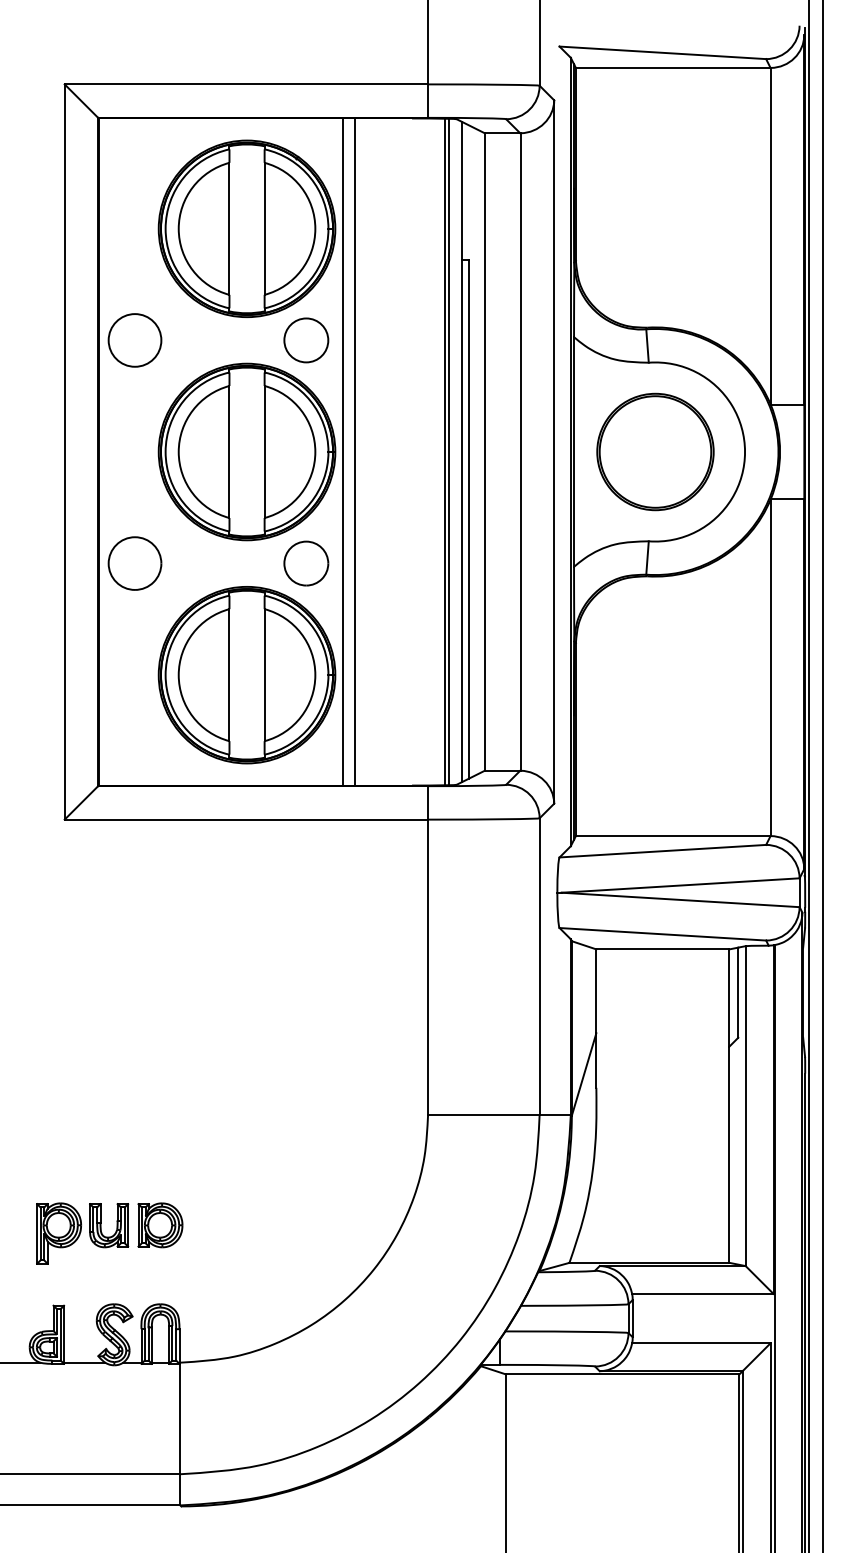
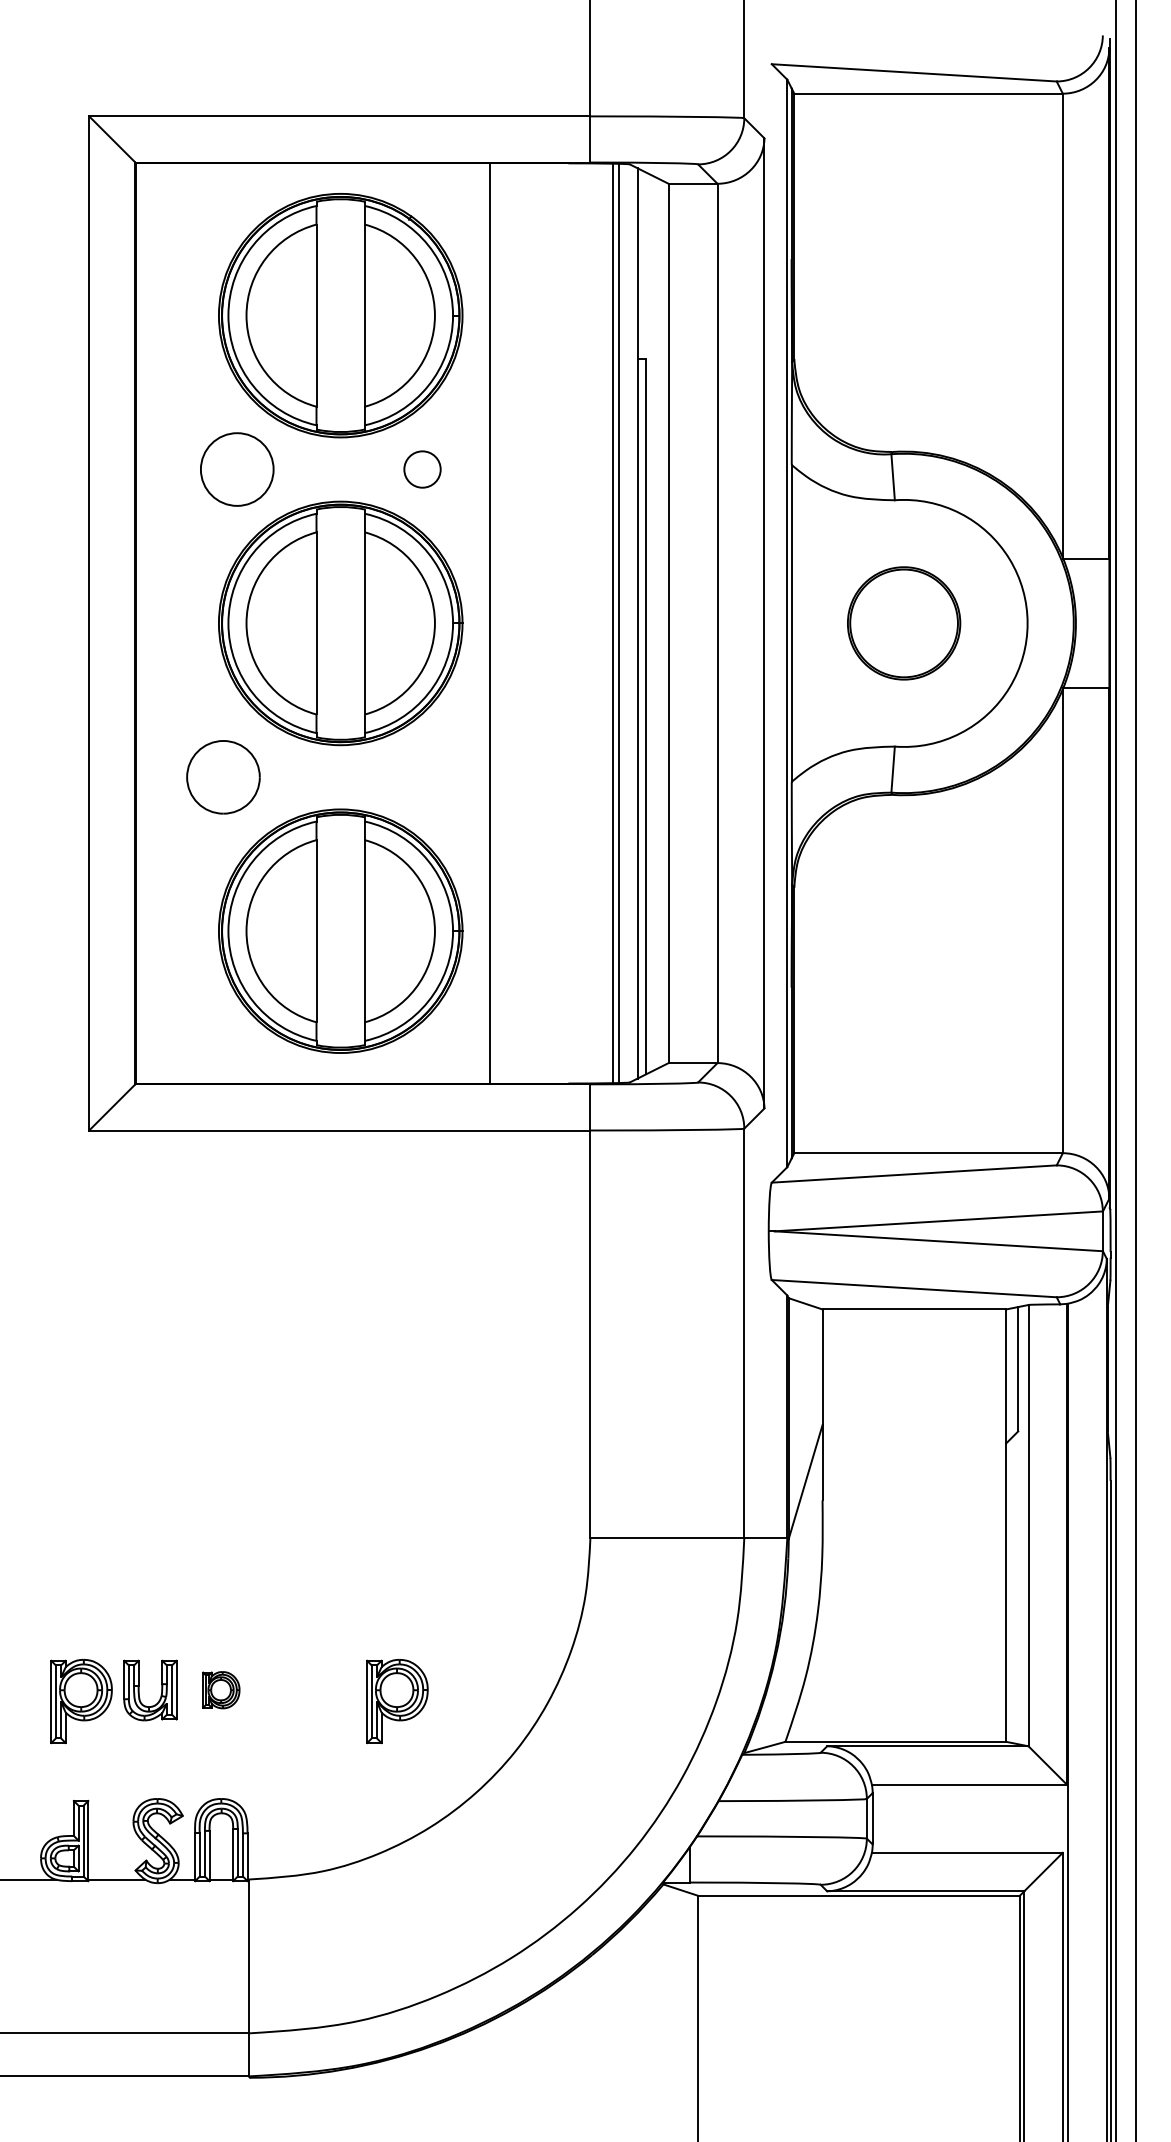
circle: (134, 340) -> (236, 469), moved
circle: (306, 340) -> (422, 469), size x0.6
line: (342, 451) -> (472, 622), removed
part: (655, 451) -> (904, 622), size x0.7
part: (134, 563) -> (222, 777), moved
part: (306, 563) -> (422, 777), removed
part: (160, 1225) -> (221, 1690), size x0.6
part: (287, 1233) -> (396, 1701), added

